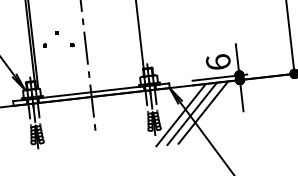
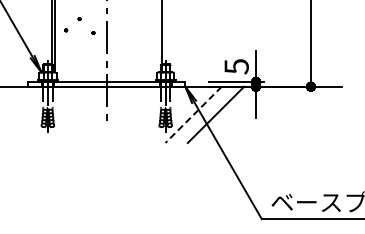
text: (218, 62) -> (236, 66), 6 -> 5
line: (191, 113) -> (204, 114), removed
line: (180, 114) -> (193, 114), solid -> dashed

